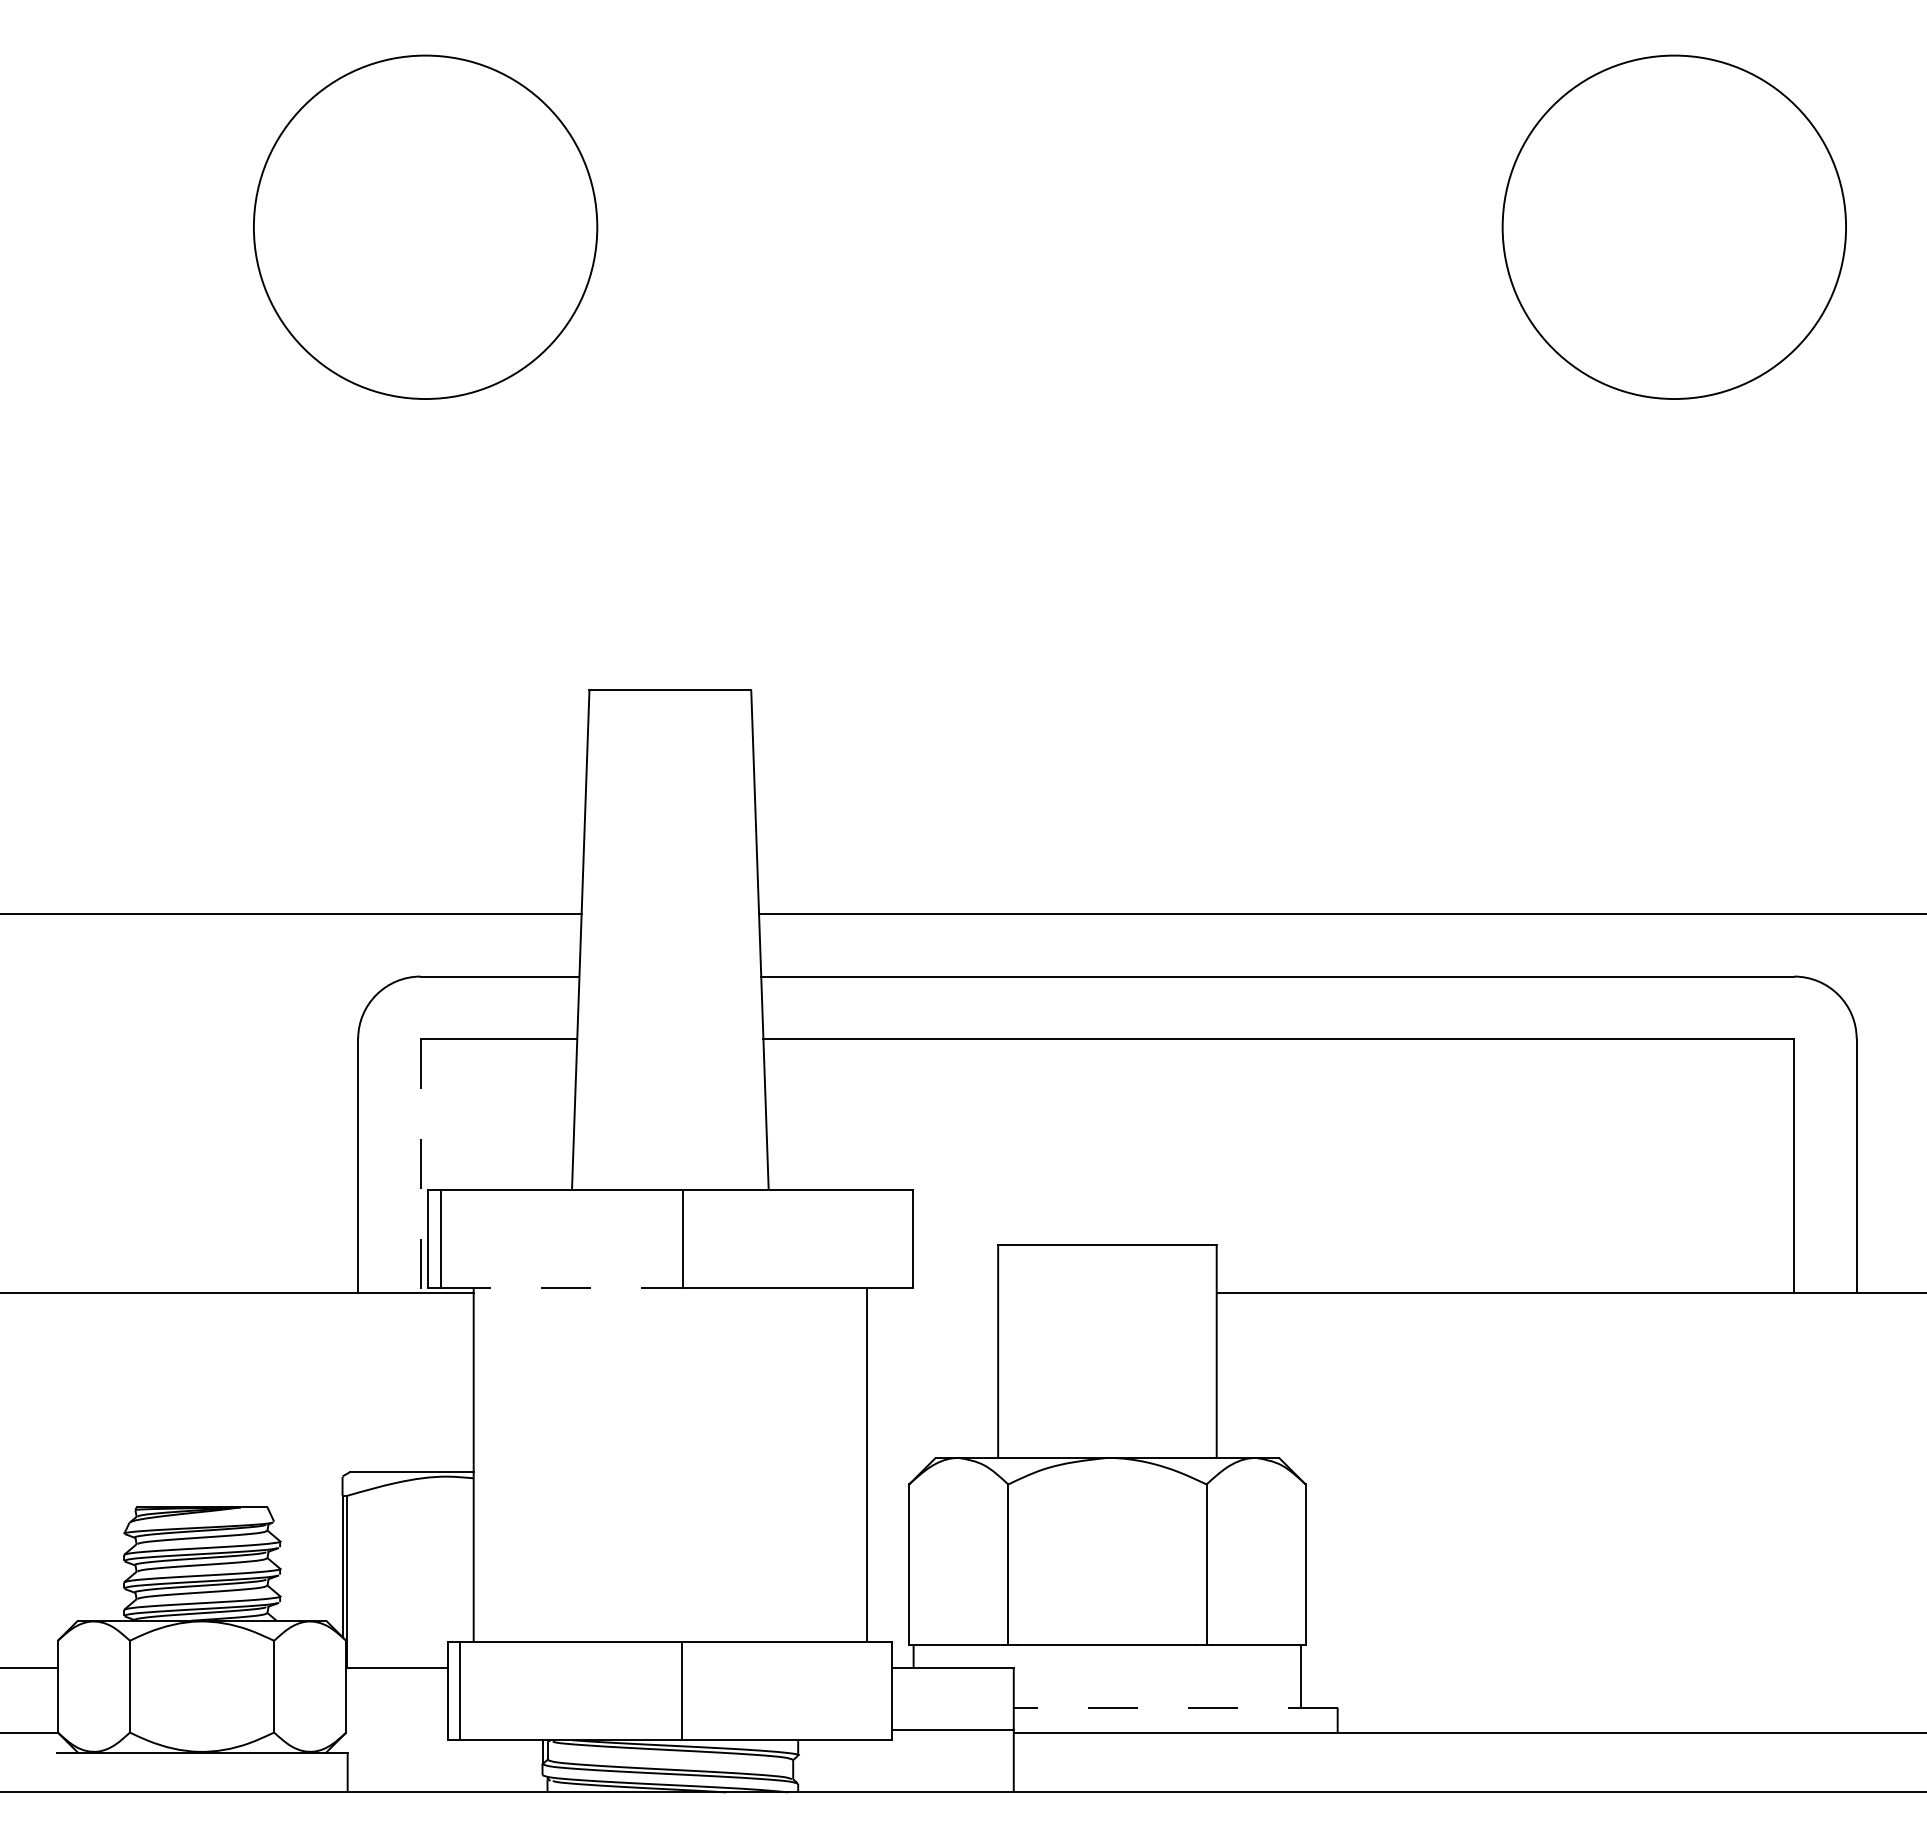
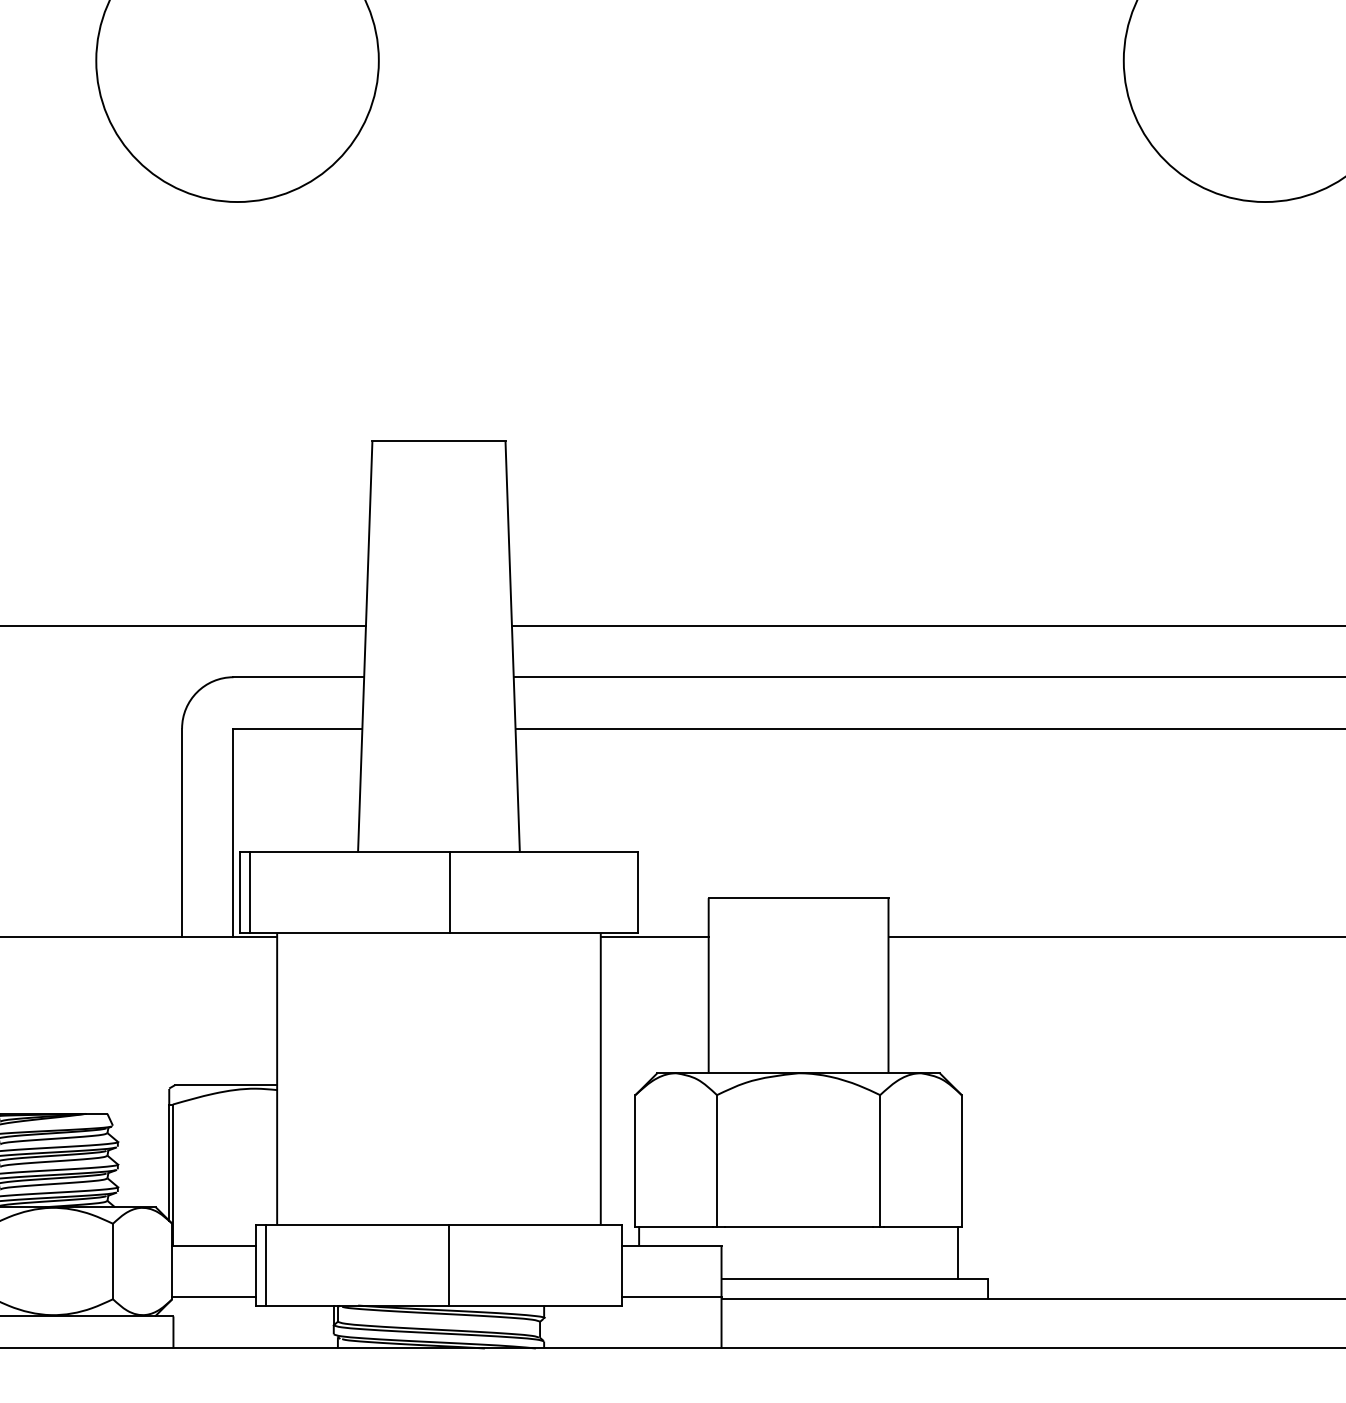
line: (420, 1165) -> (233, 832), dashed -> solid
line: (562, 1287) -> (350, 933), dashed -> solid
line: (932, 1292) -> (654, 937), added
line: (1175, 1707) -> (854, 1278), dashed -> solid
line: (397, 1729) -> (214, 1296), added

